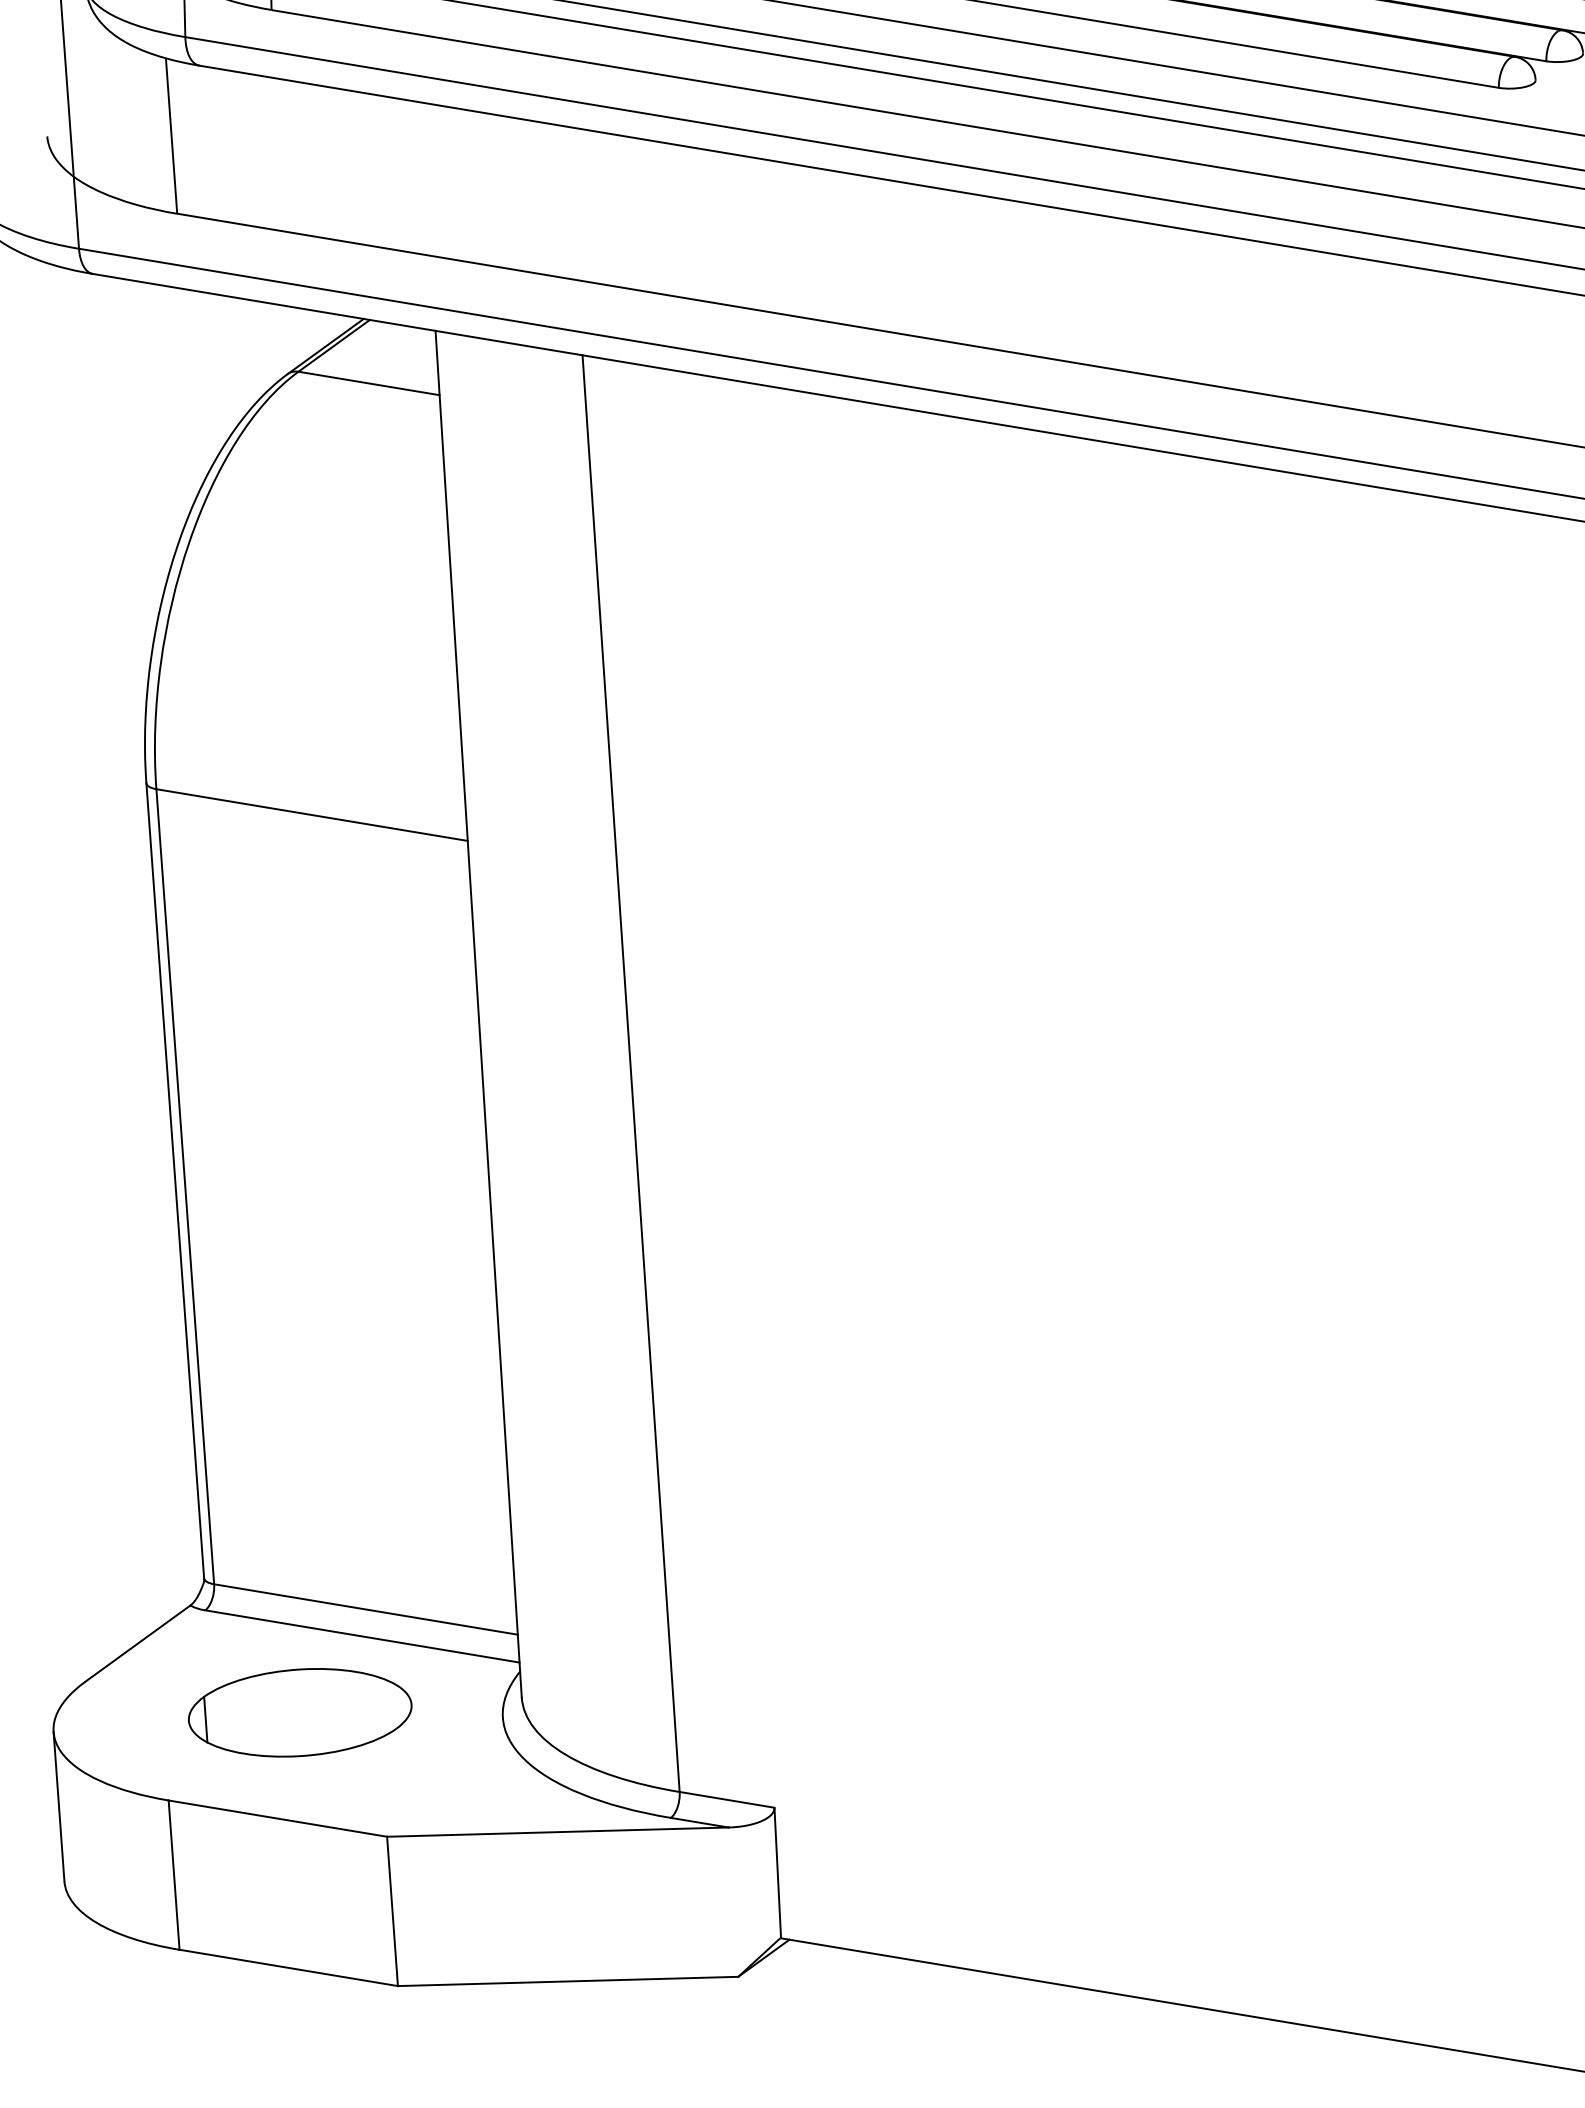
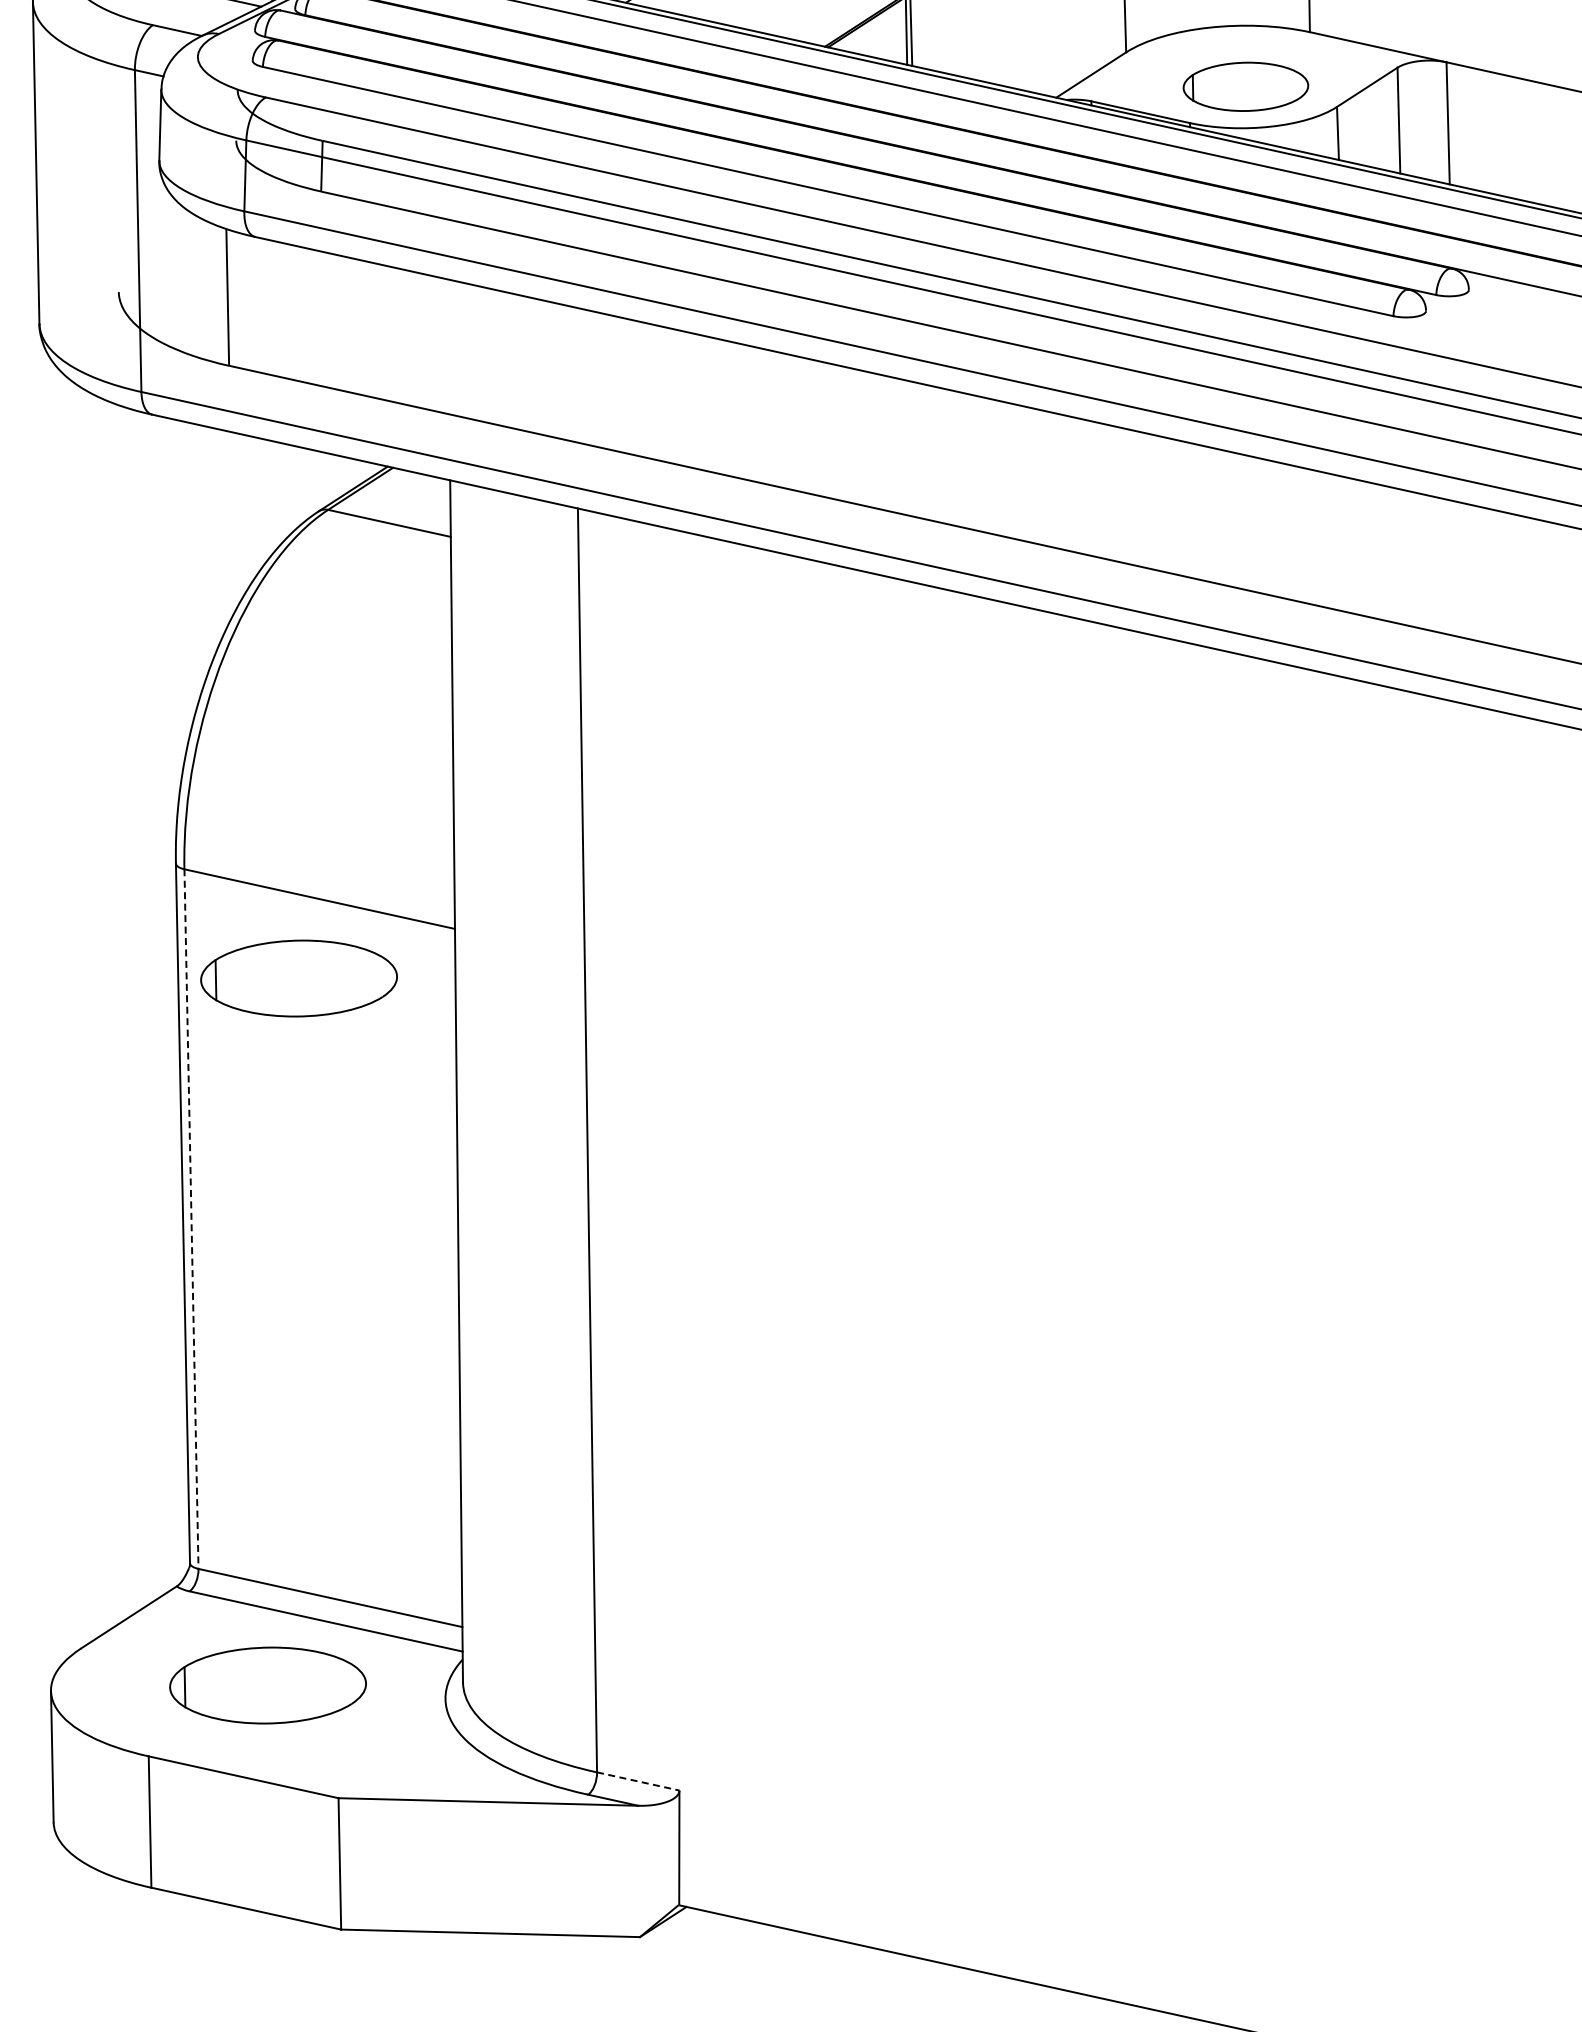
part: (292, 906) -> (298, 978), added
line: (185, 1187) -> (191, 1219), solid -> dashed
line: (727, 1799) -> (638, 1781), solid -> dashed

